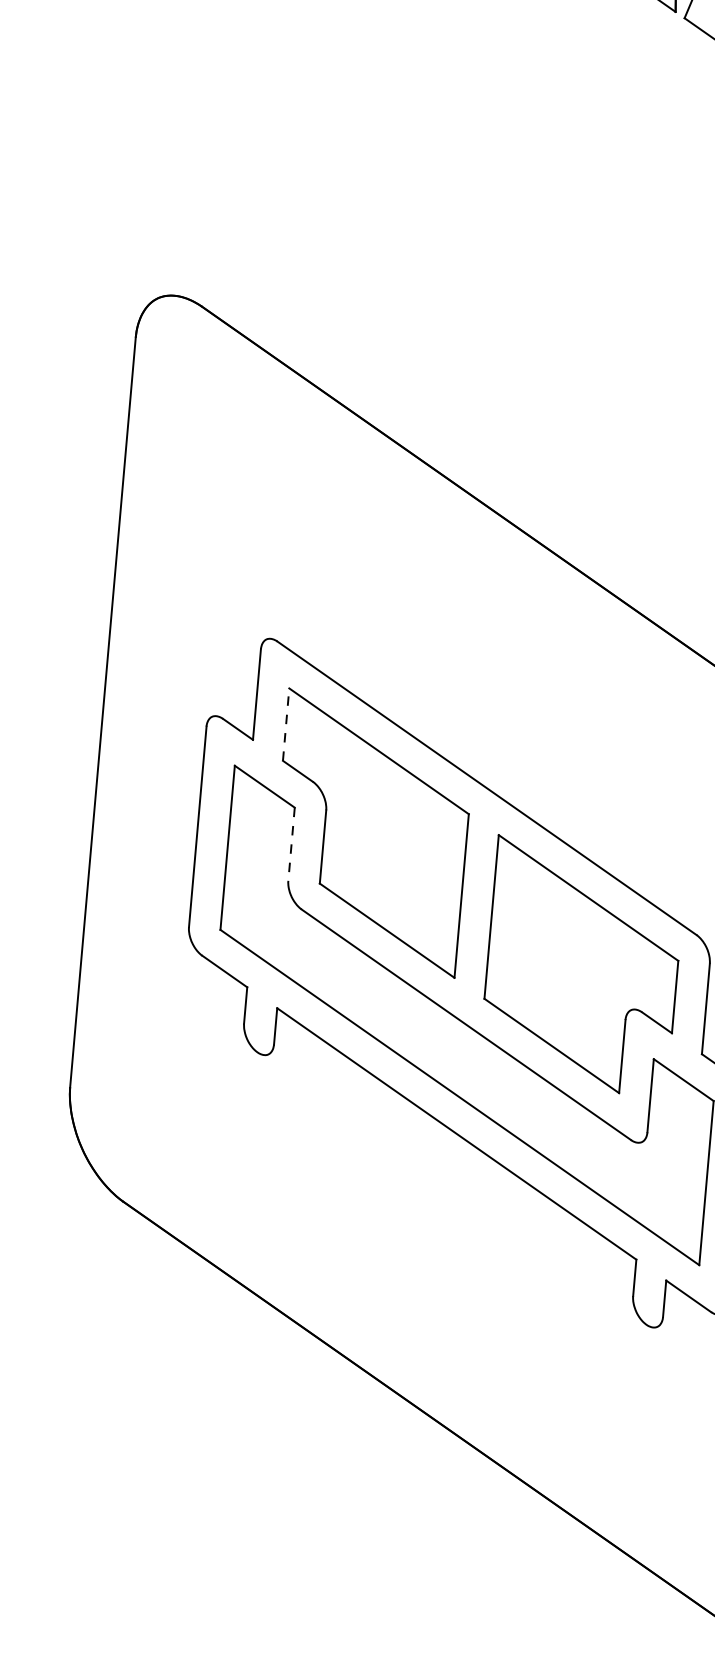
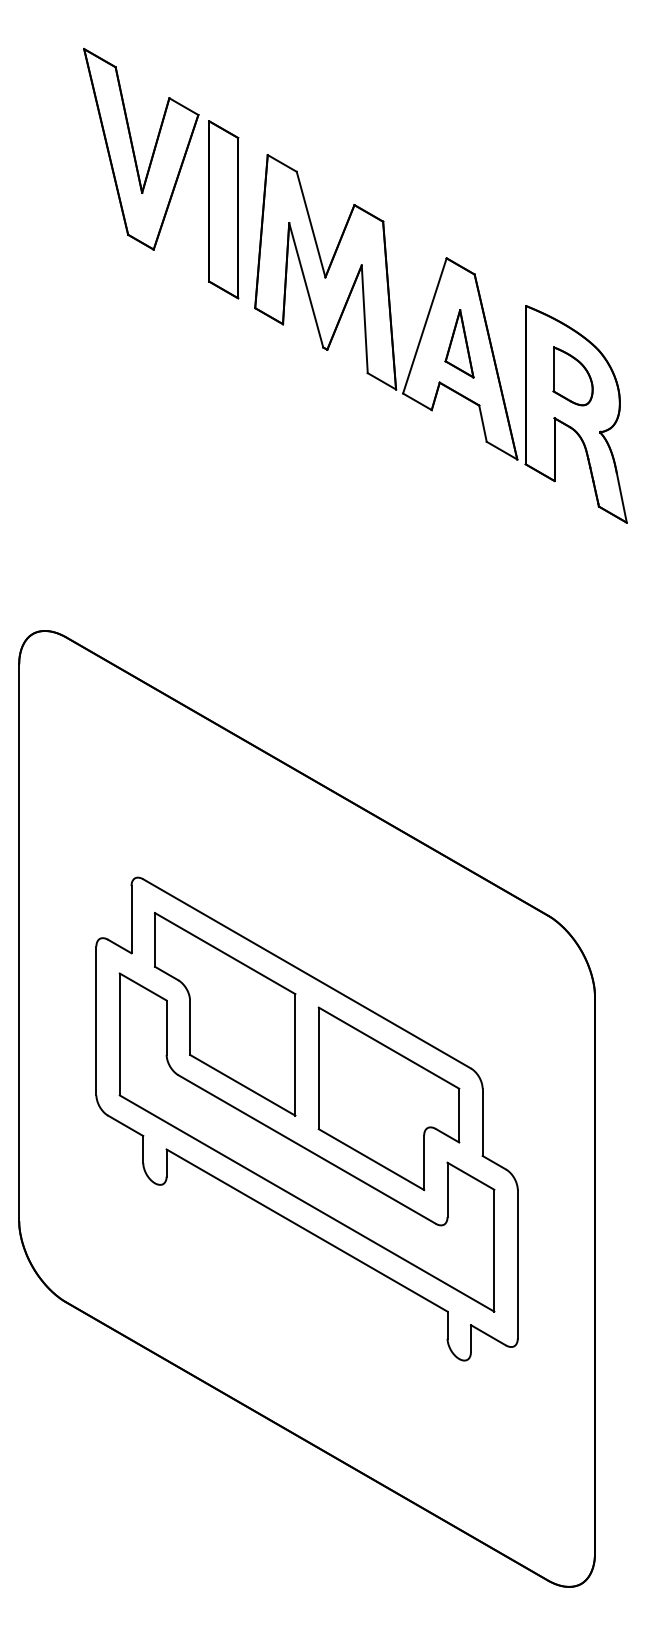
line: (285, 724) -> (154, 939), dashed -> solid
line: (291, 845) -> (166, 1028), dashed -> solid

